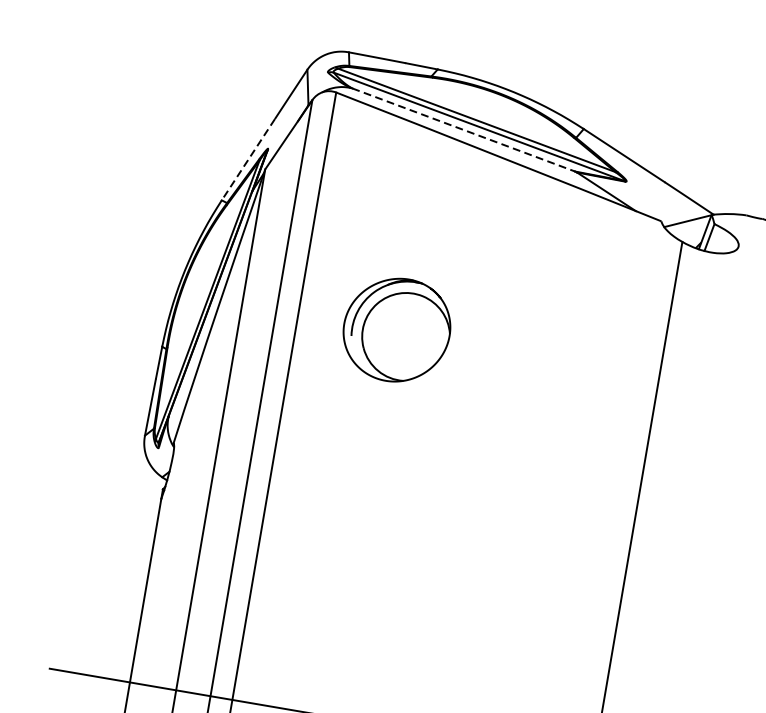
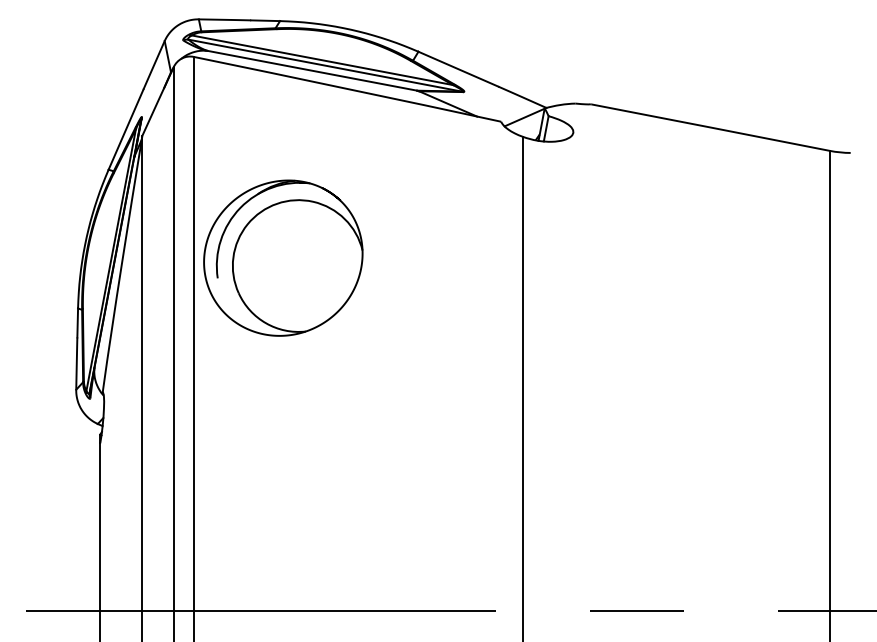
line: (464, 129) -> (312, 70), dashed -> solid
line: (248, 159) -> (126, 129), dashed -> solid
part: (397, 329) -> (283, 257), size x1.67

